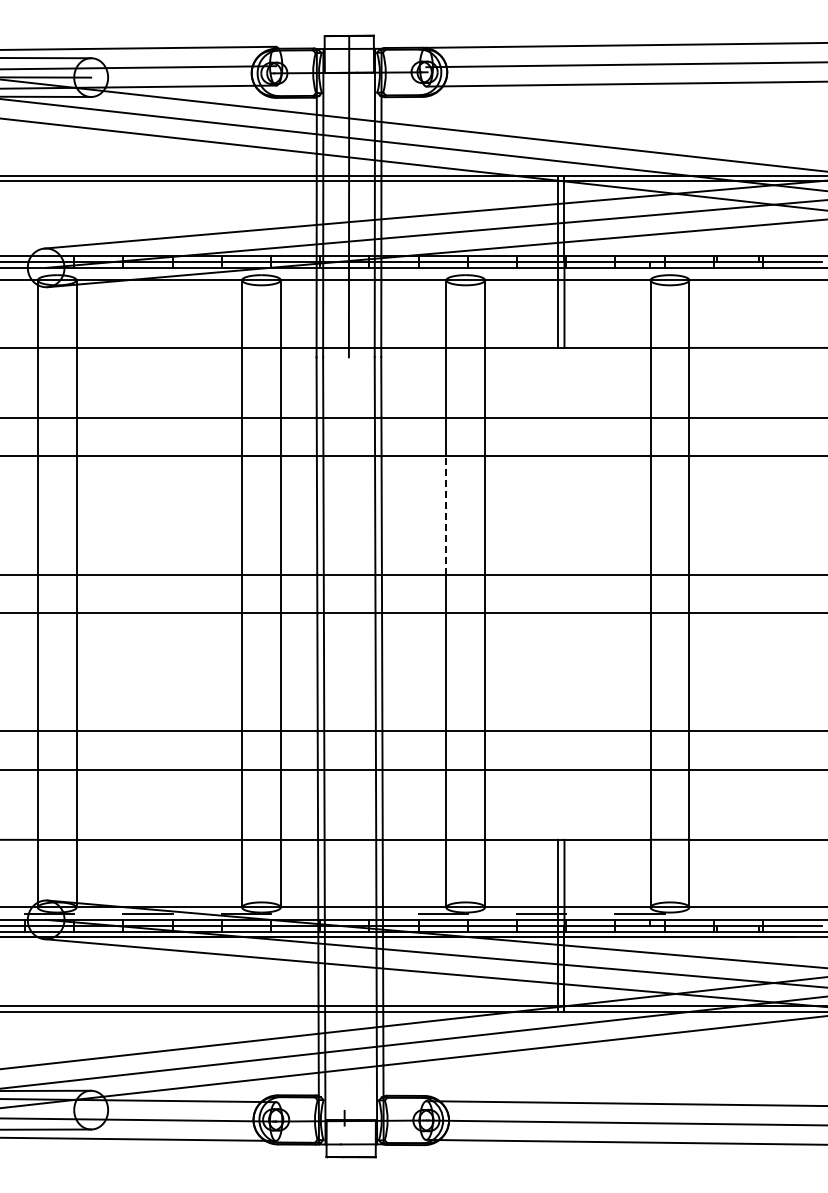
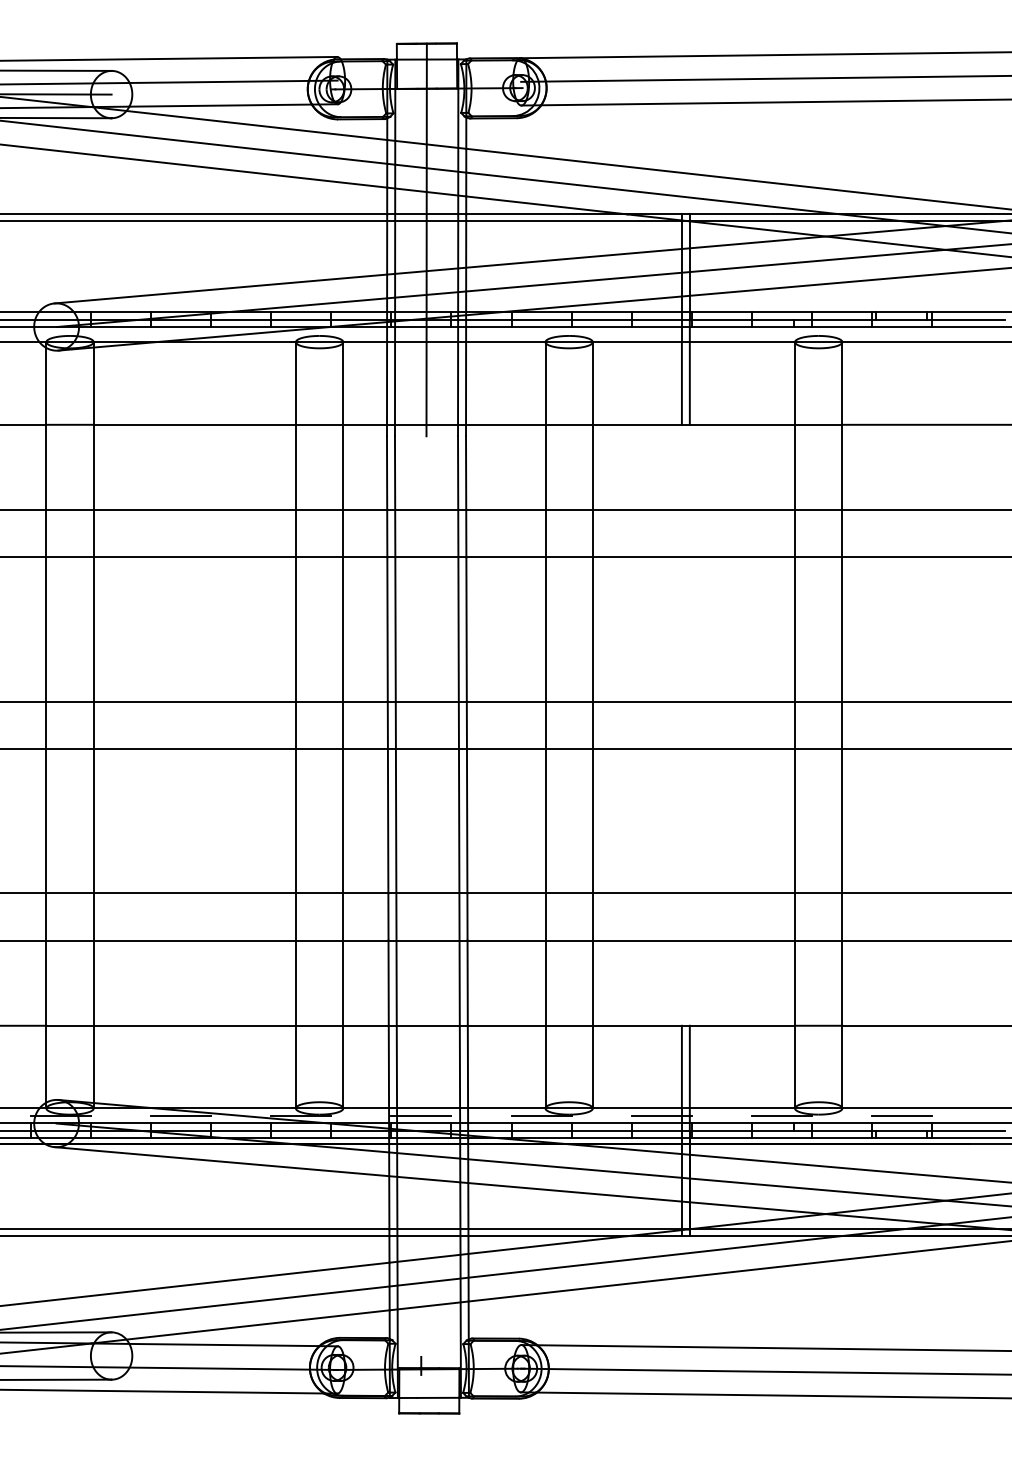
line: (446, 514) -> (545, 628), dashed -> solid
line: (344, 913) -> (421, 1115), added
line: (737, 913) -> (901, 1115), added

